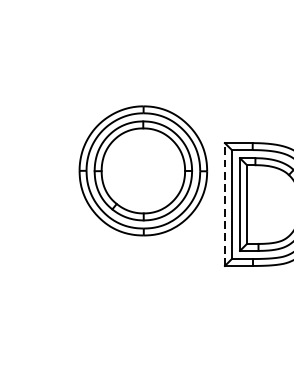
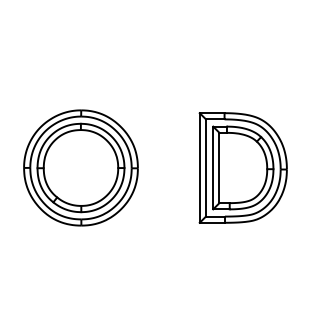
part: (142, 170) -> (80, 167), moved
line: (224, 203) -> (199, 167), dashed -> solid

